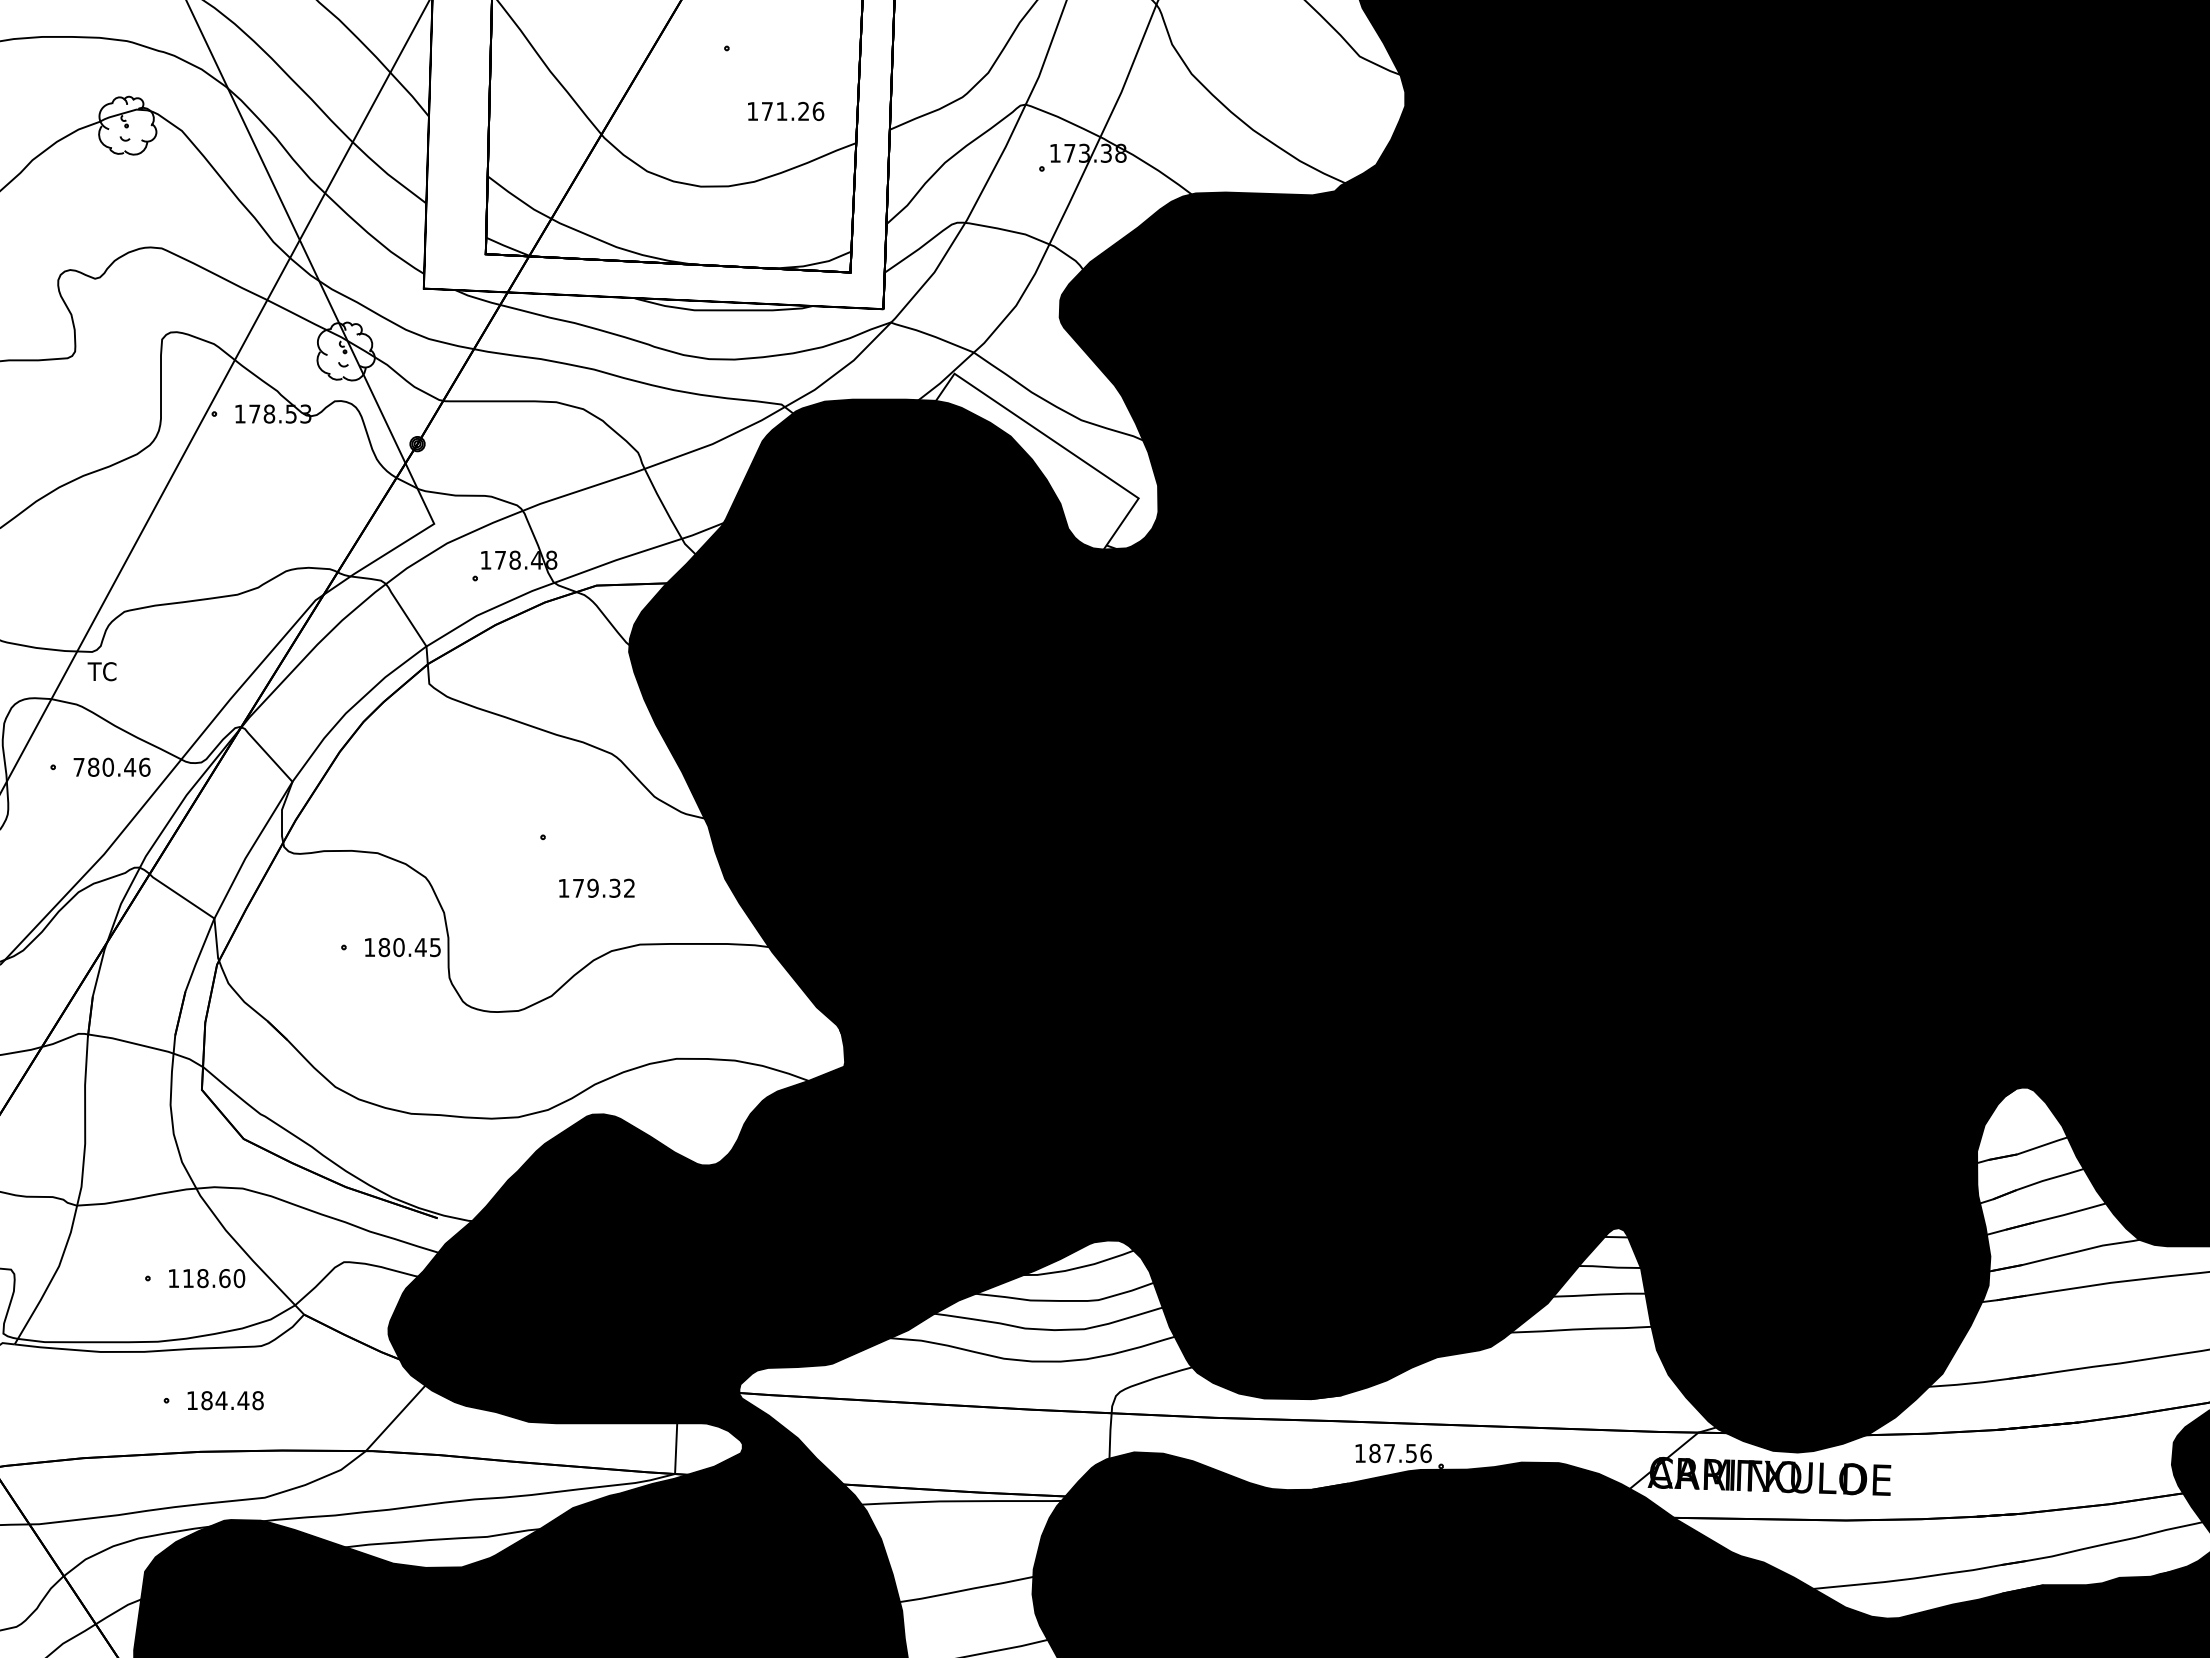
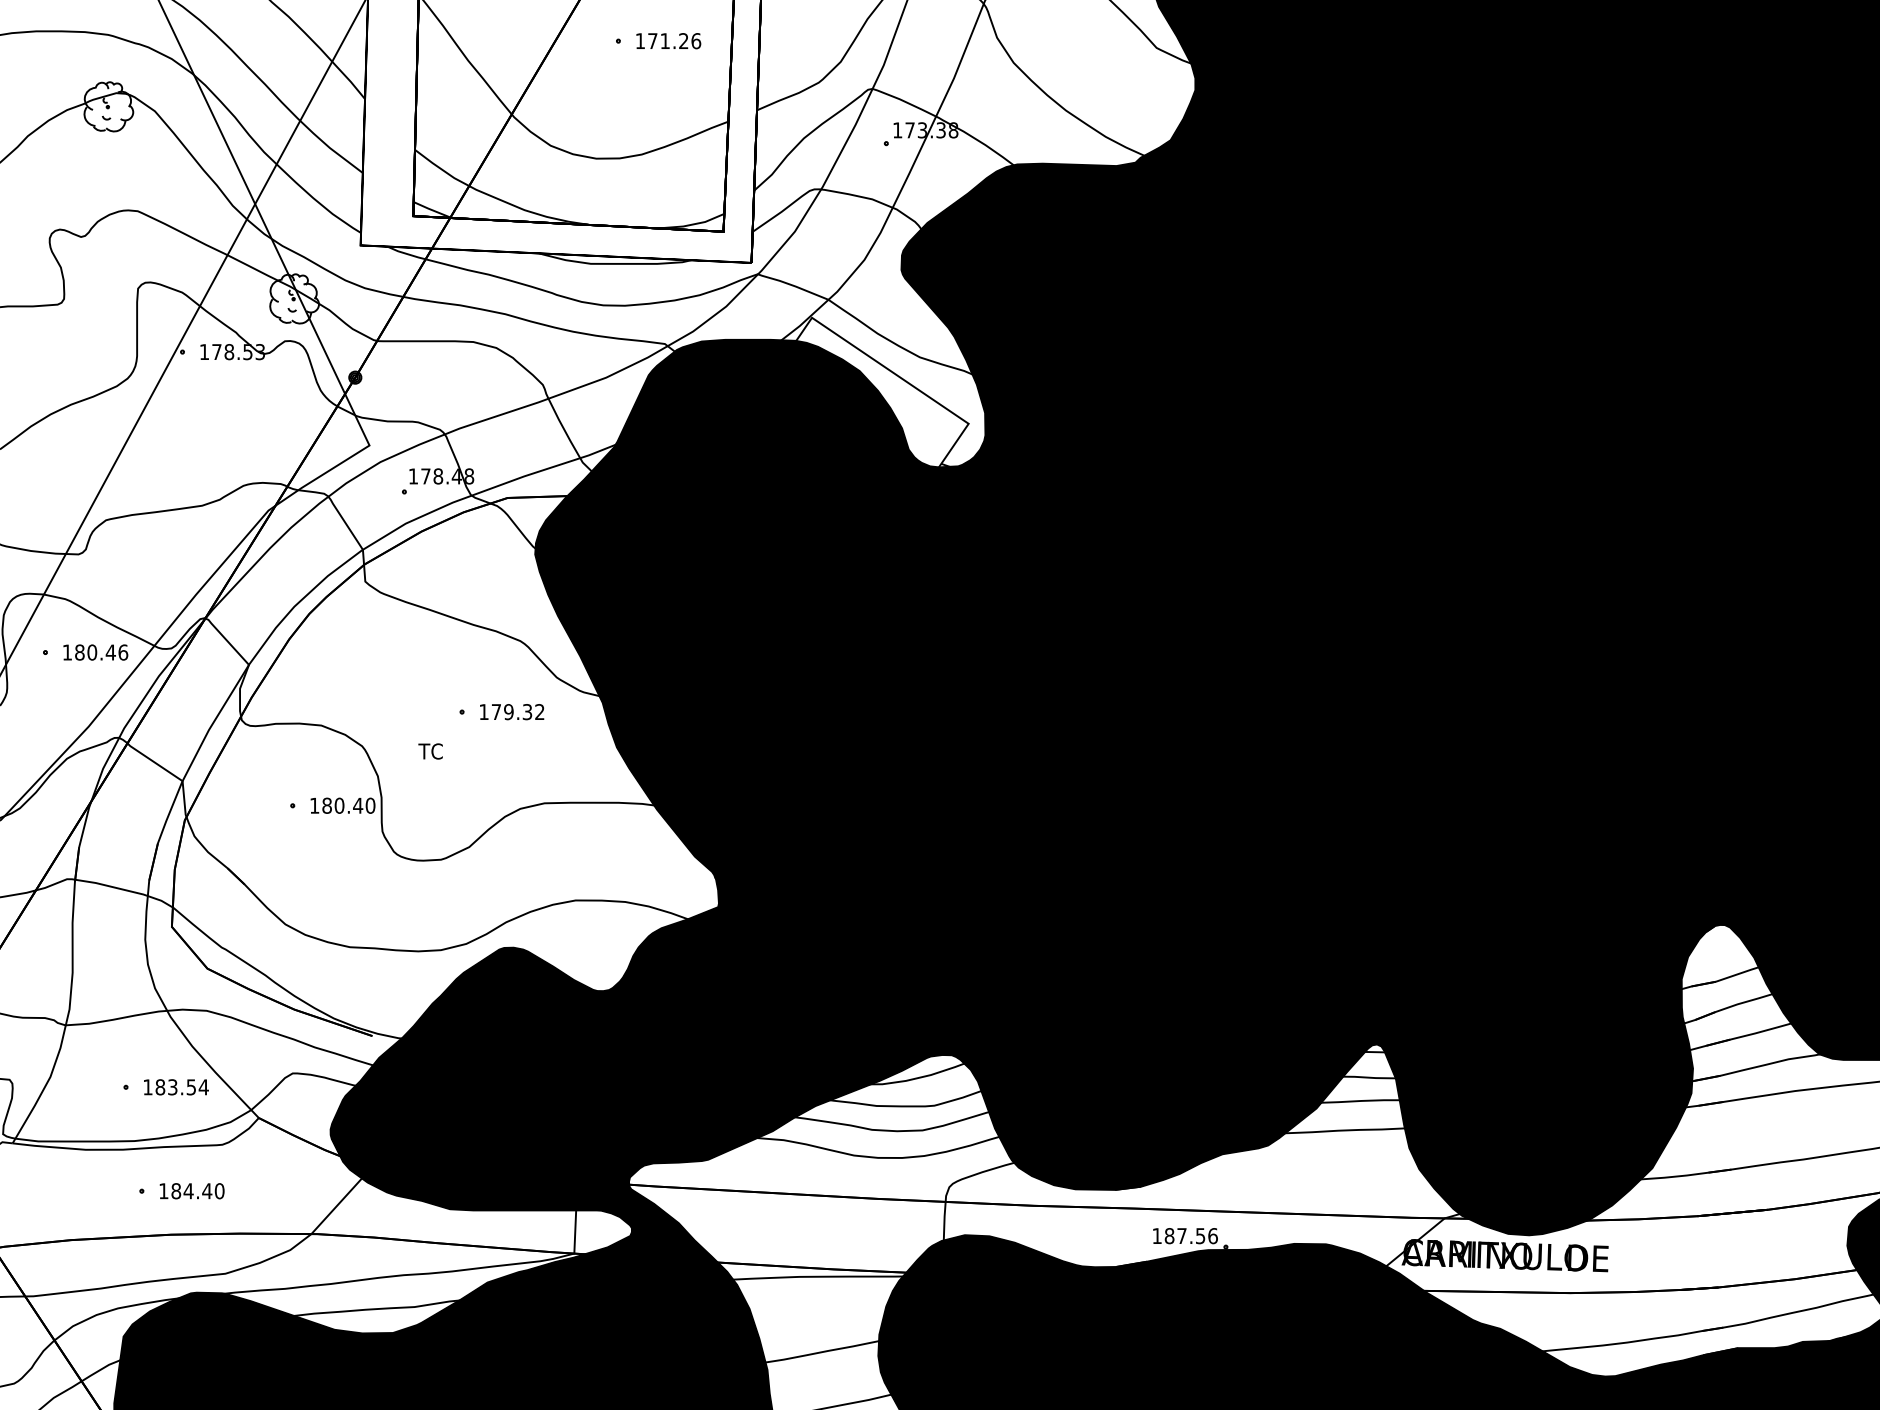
text: (786, 110) -> (669, 40), moved
text: (101, 671) -> (430, 751), moved
text: (78, 767) -> (66, 652), 780.46 -> 180.46
text: (596, 887) -> (511, 711), moved
text: (435, 947) -> (370, 805), 180.45 -> 180.40
text: (213, 1278) -> (181, 1087), 118.60 -> 183.54
text: (257, 1400) -> (219, 1191), 184.48 -> 184.40

